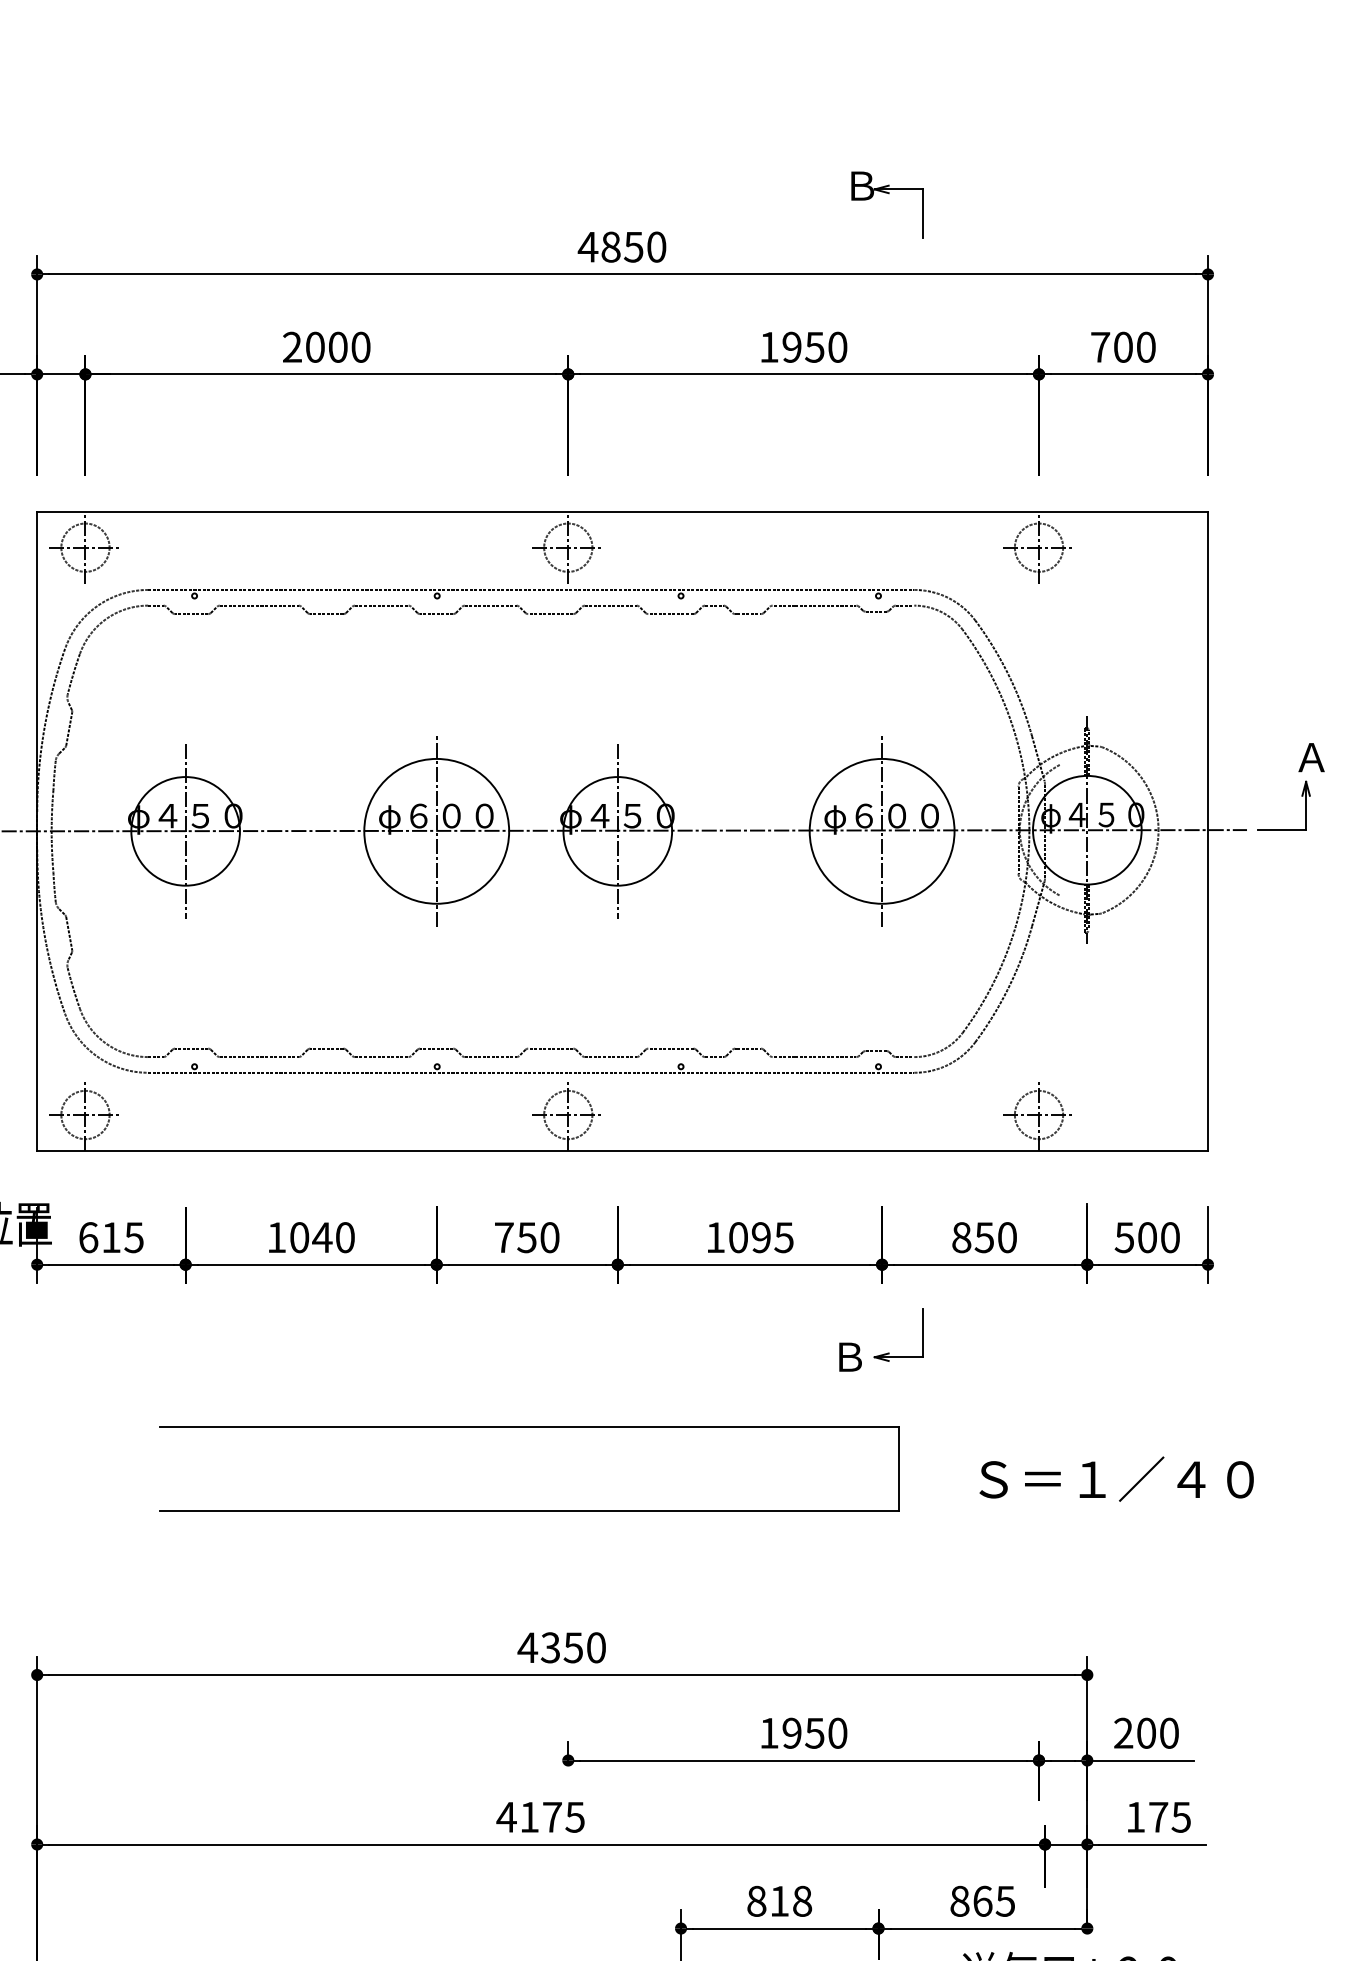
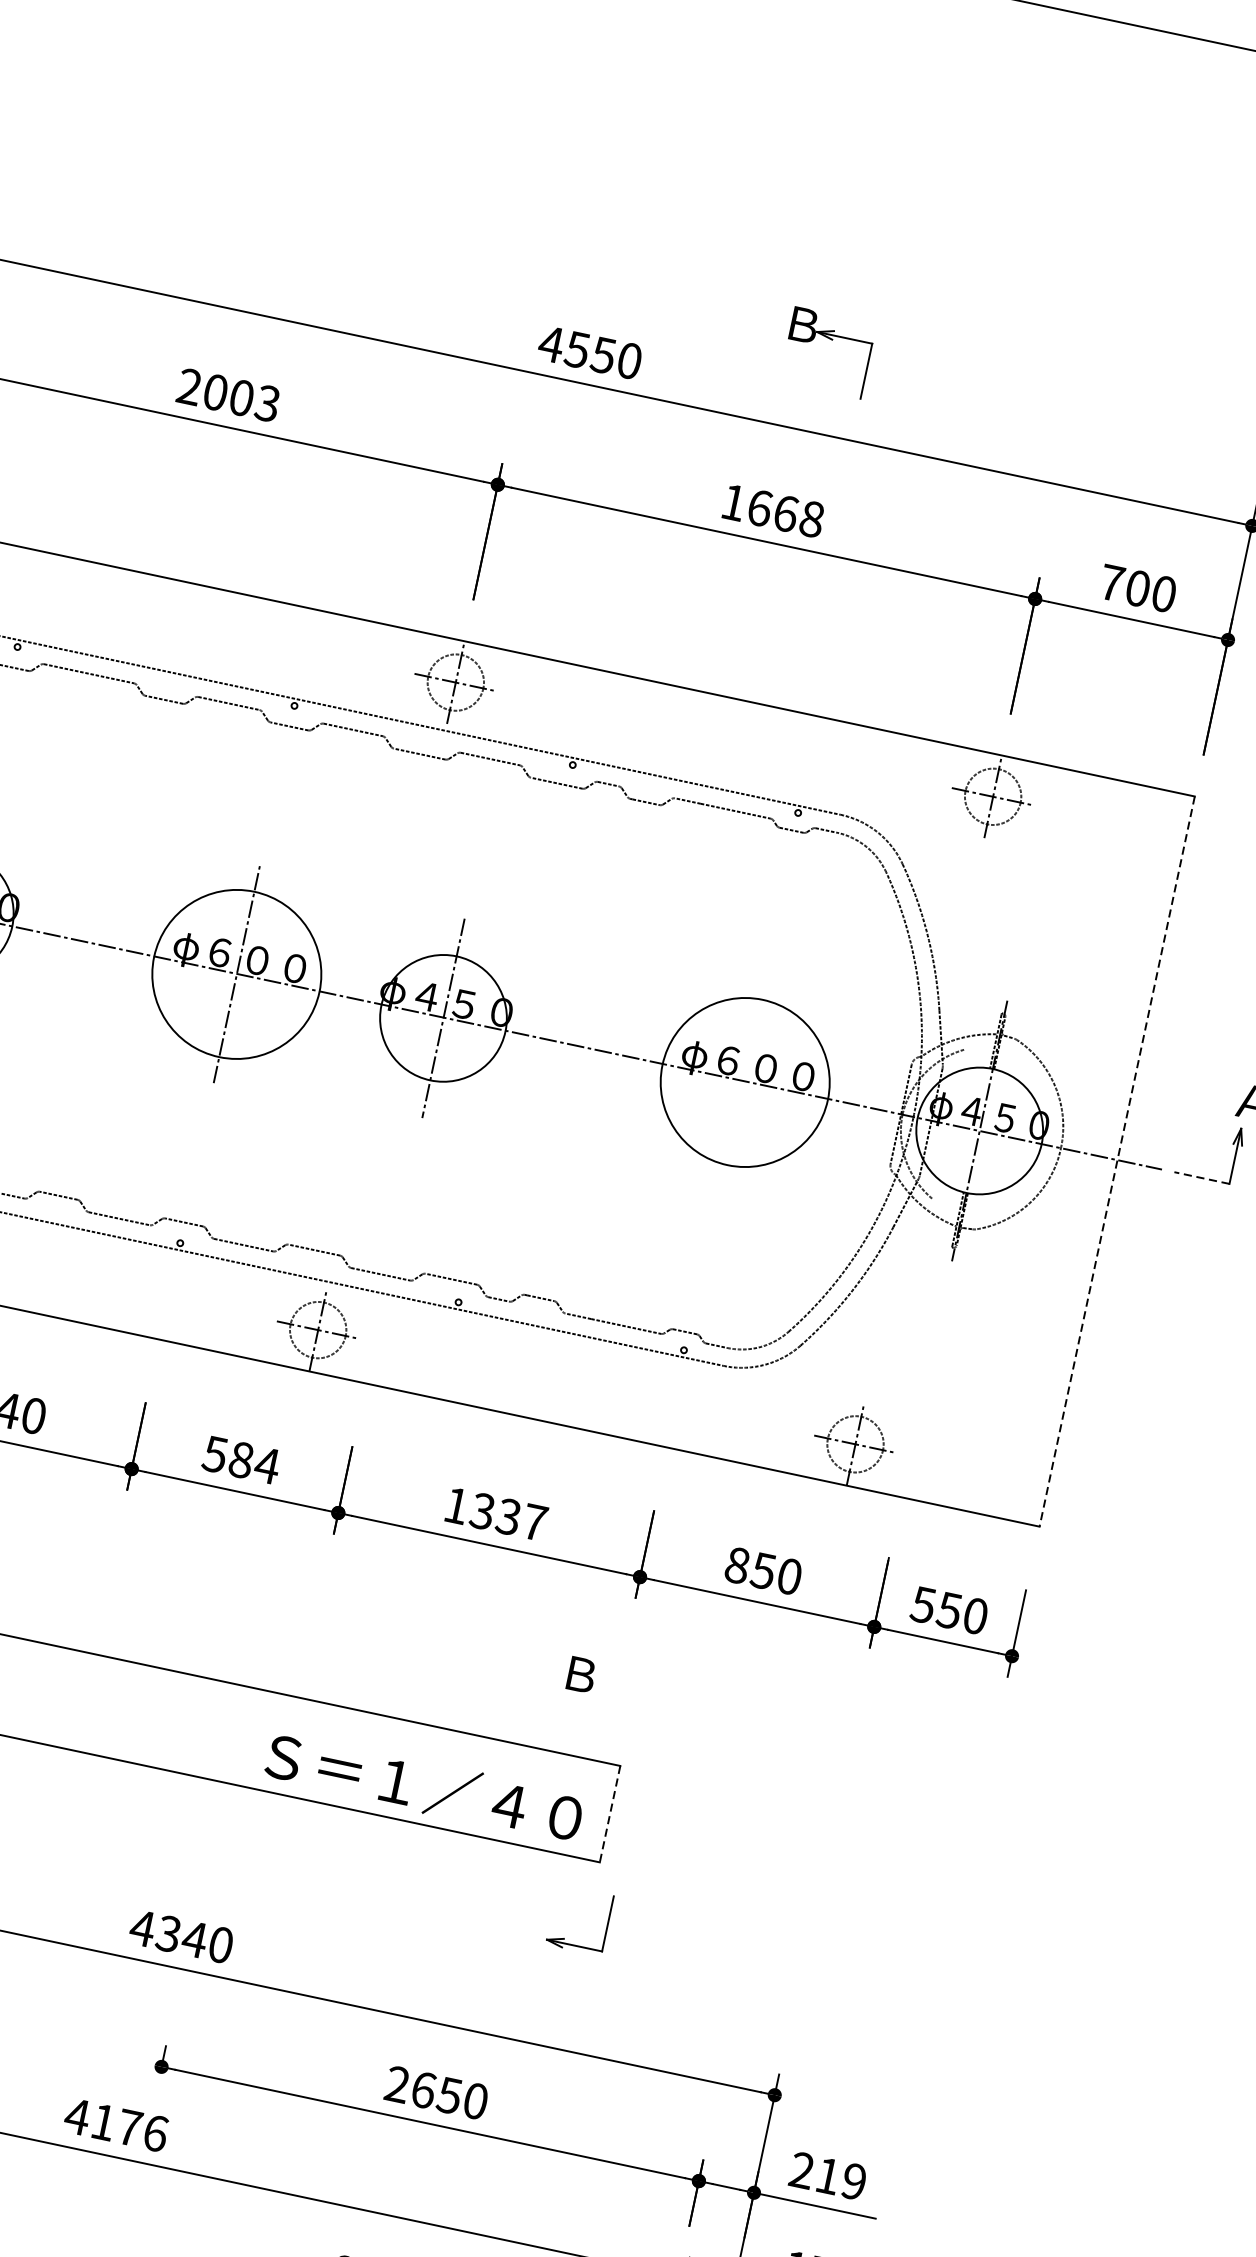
part: (888, 194) -> (831, 341), moved
text: (610, 246) -> (577, 349), 4850 -> 4550
text: (360, 346) -> (267, 402), 2000 -> 2003
text: (814, 346) -> (785, 512), 1950 -> 1668
line: (1281, 830) -> (1201, 1178), solid -> dashed
line: (882, 831) -> (745, 1082), removed
line: (1208, 831) -> (1117, 1161), solid -> dashed
text: (527, 1237) -> (241, 1460), 750 -> 584
text: (760, 1237) -> (507, 1516), 1095 -> 1337
text: (1146, 1237) -> (948, 1610), 500 -> 550
part: (889, 1352) -> (565, 1937), moved
line: (899, 1469) -> (610, 1815), solid -> dashed
text: (1116, 1478) -> (424, 1786), moved
text: (573, 1647) -> (194, 1939), 4350 -> 4340
text: (780, 1732) -> (410, 2086), 1950 -> 2650
text: (1157, 1732) -> (840, 2177), 200 -> 219
text: (574, 1816) -> (155, 2132), 4175 -> 4176

